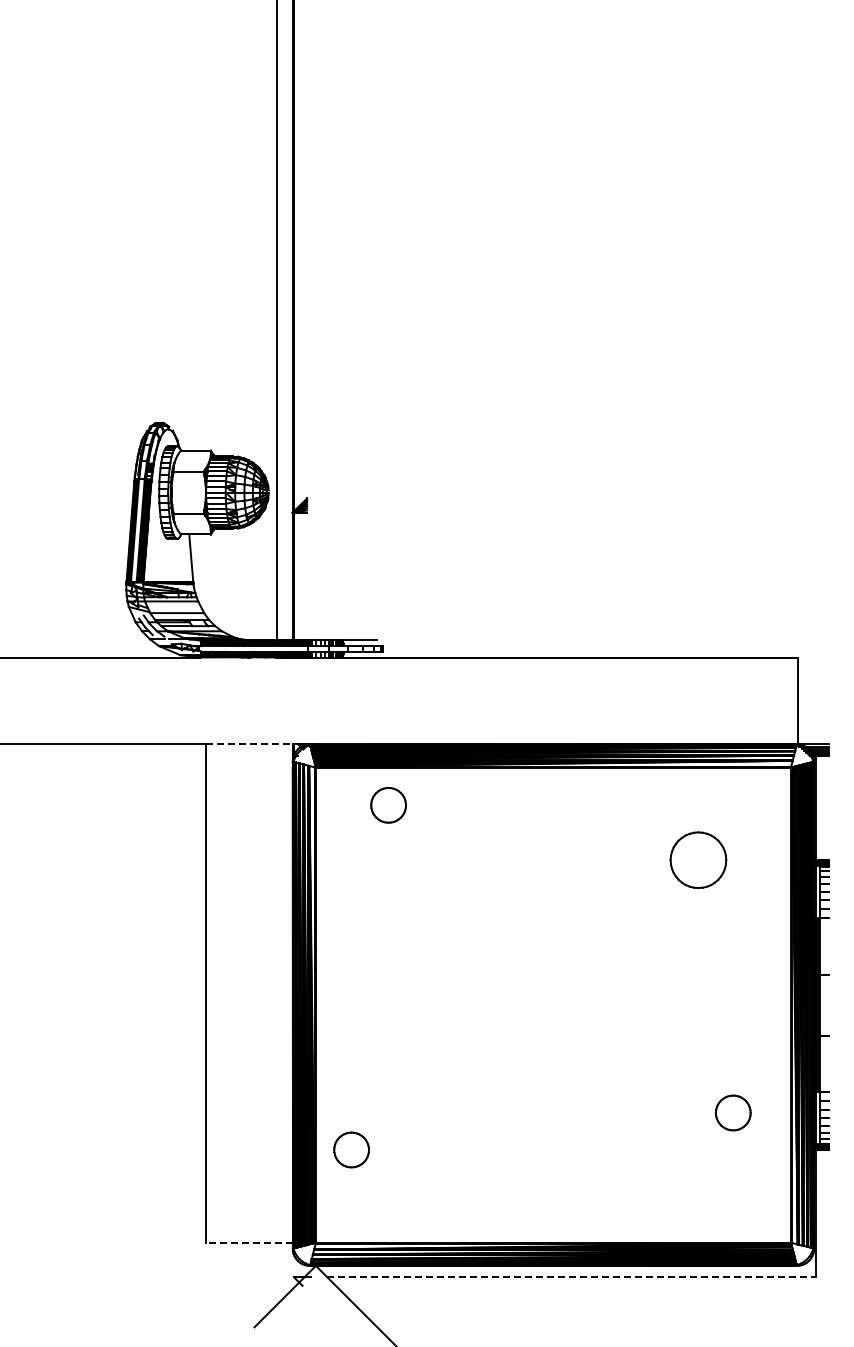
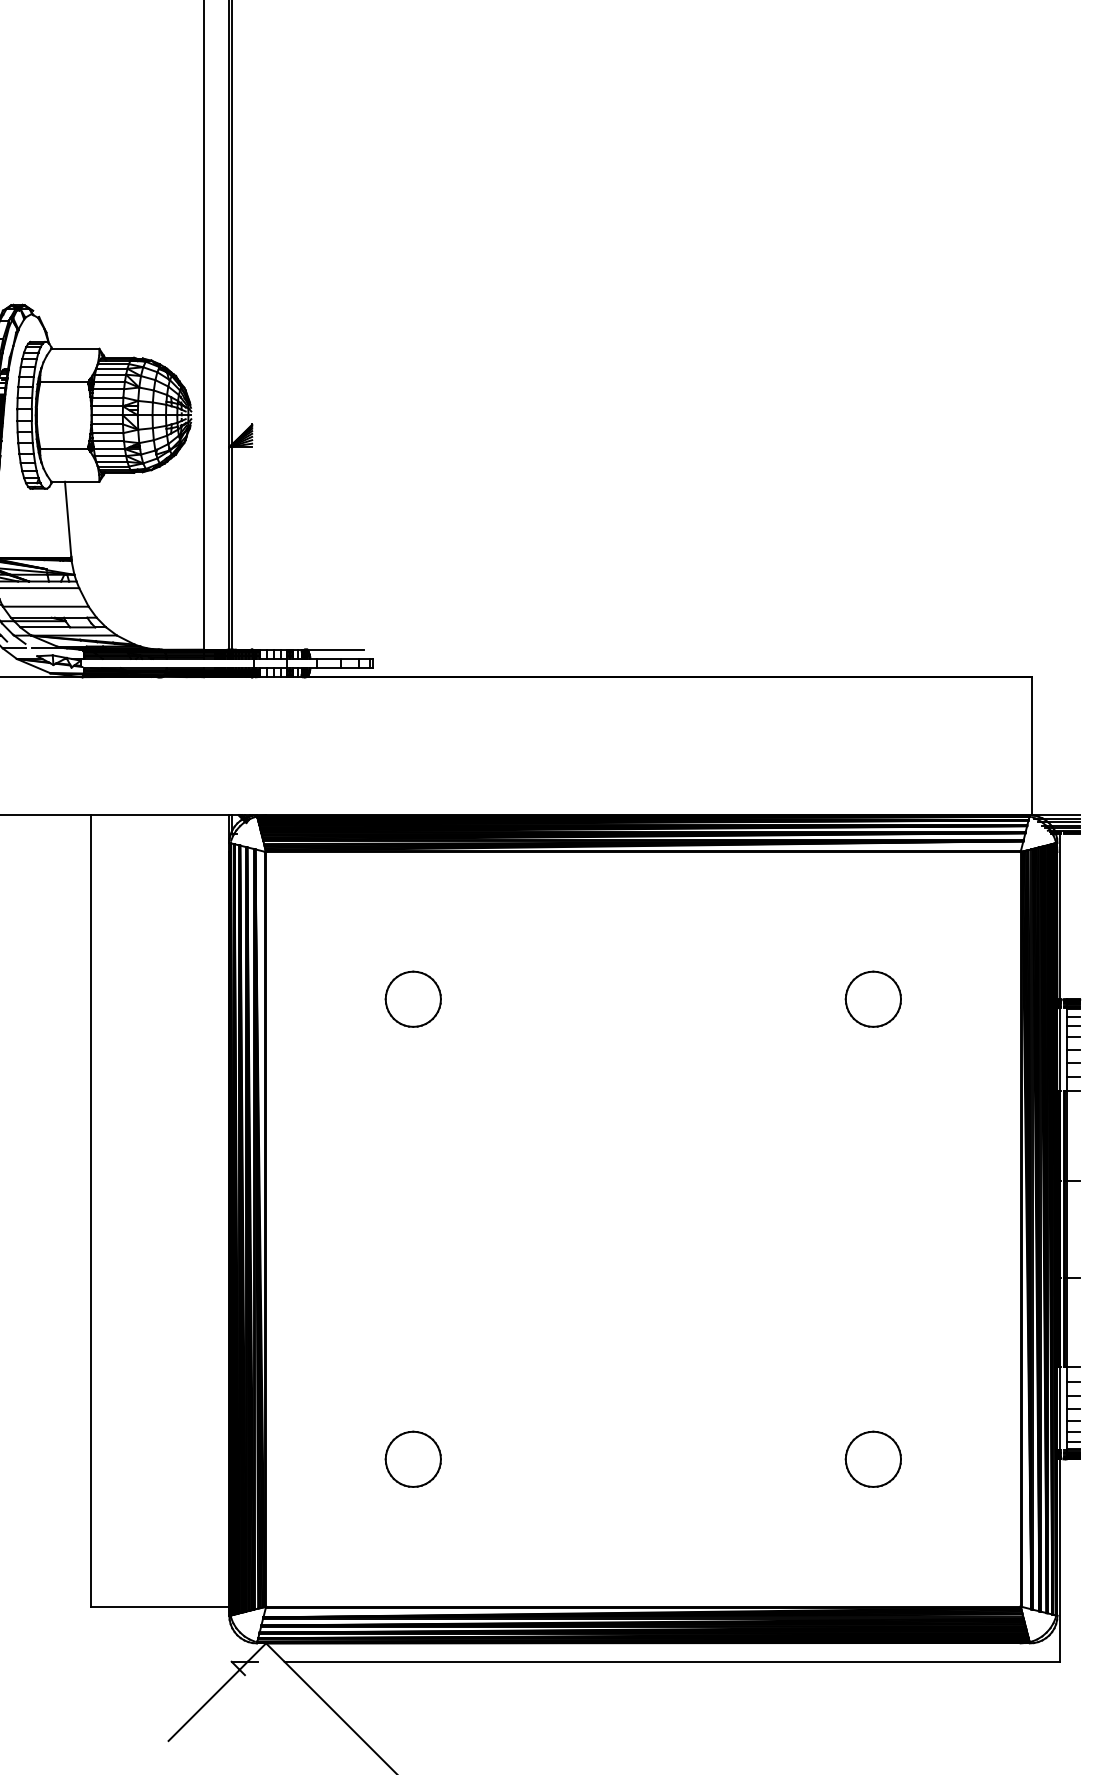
line: (249, 744) -> (160, 815), dashed -> solid
part: (388, 805) -> (413, 999), moved
part: (697, 860) -> (872, 999), size x0.62
part: (732, 1112) -> (872, 1458), moved
part: (351, 1149) -> (413, 1458), moved
line: (248, 1242) -> (159, 1606), dashed -> solid
line: (572, 1277) -> (673, 1661), dashed -> solid

